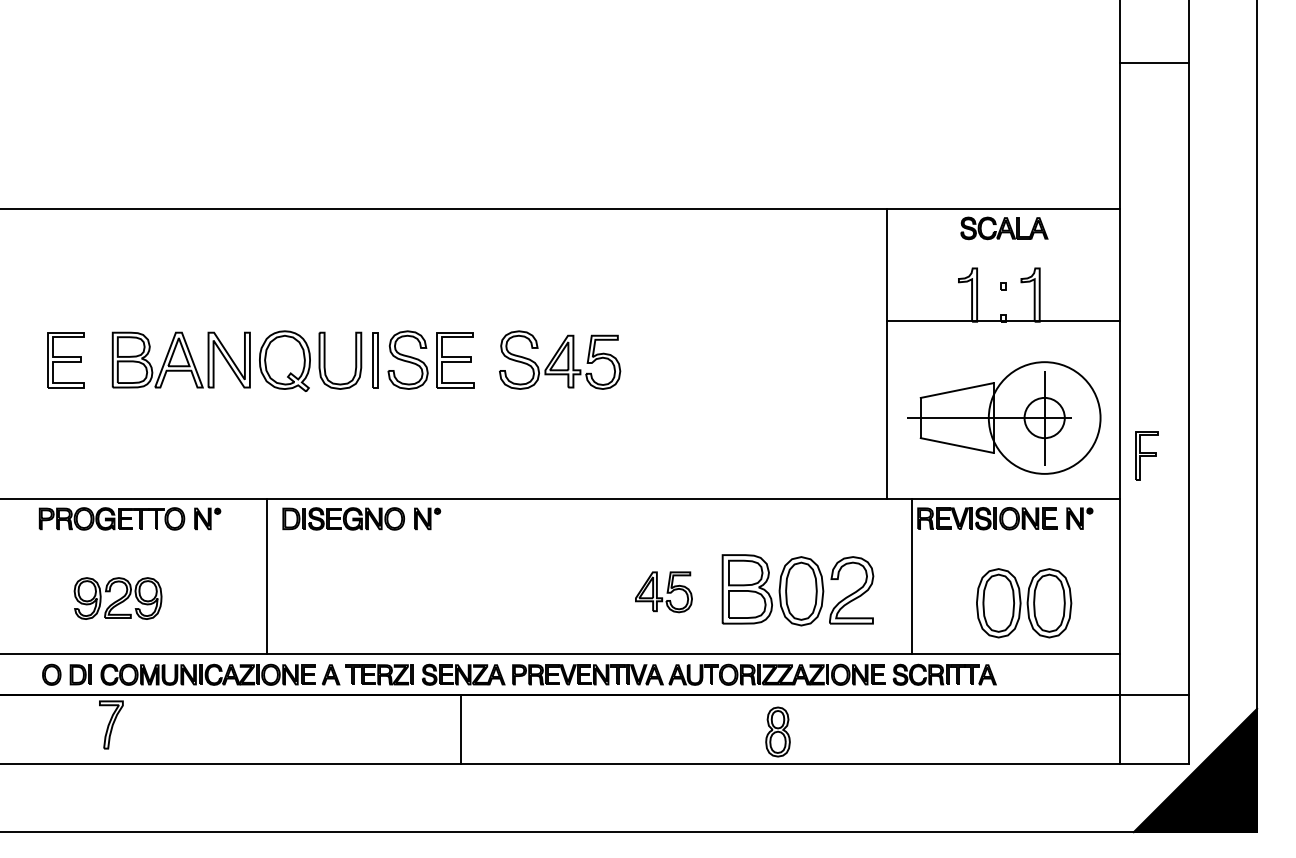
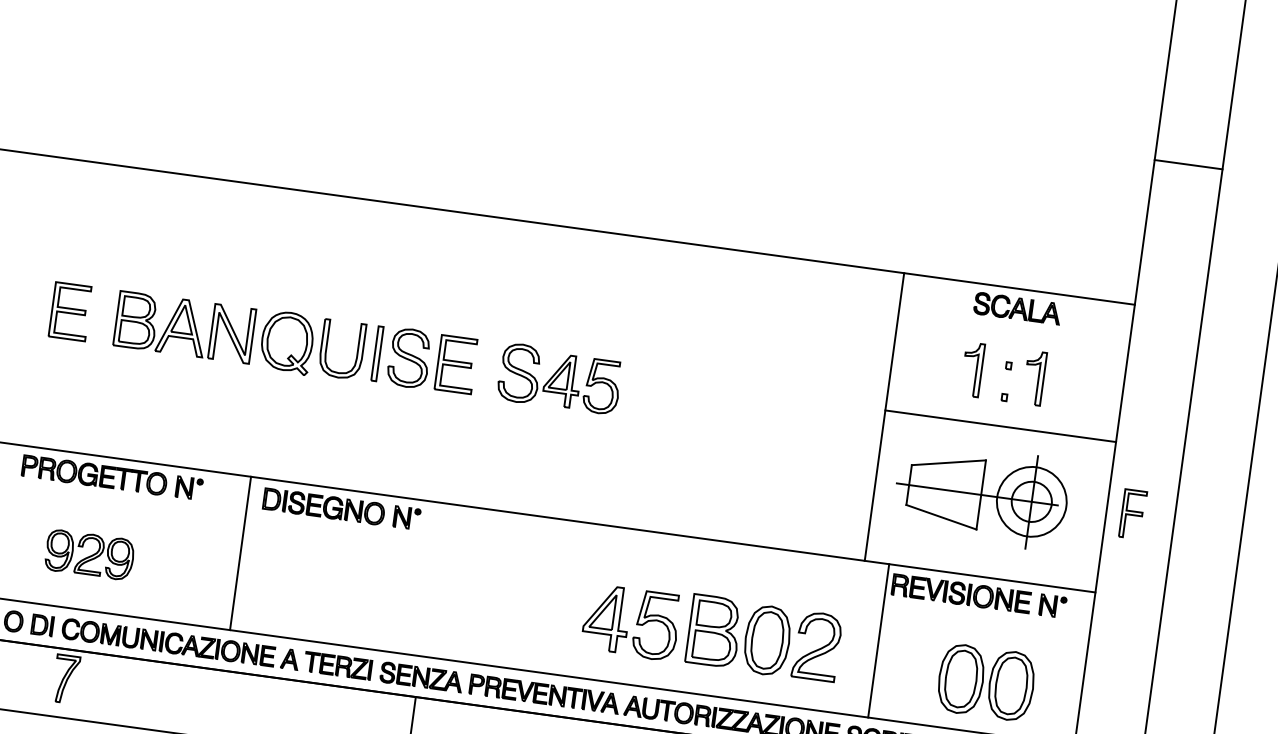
line: (1003, 321) -> (1000, 426), moved
circle: (1044, 417) -> (1031, 501), size x0.62
part: (1146, 455) -> (1132, 514), moved
part: (663, 592) -> (630, 622), size x1.67

